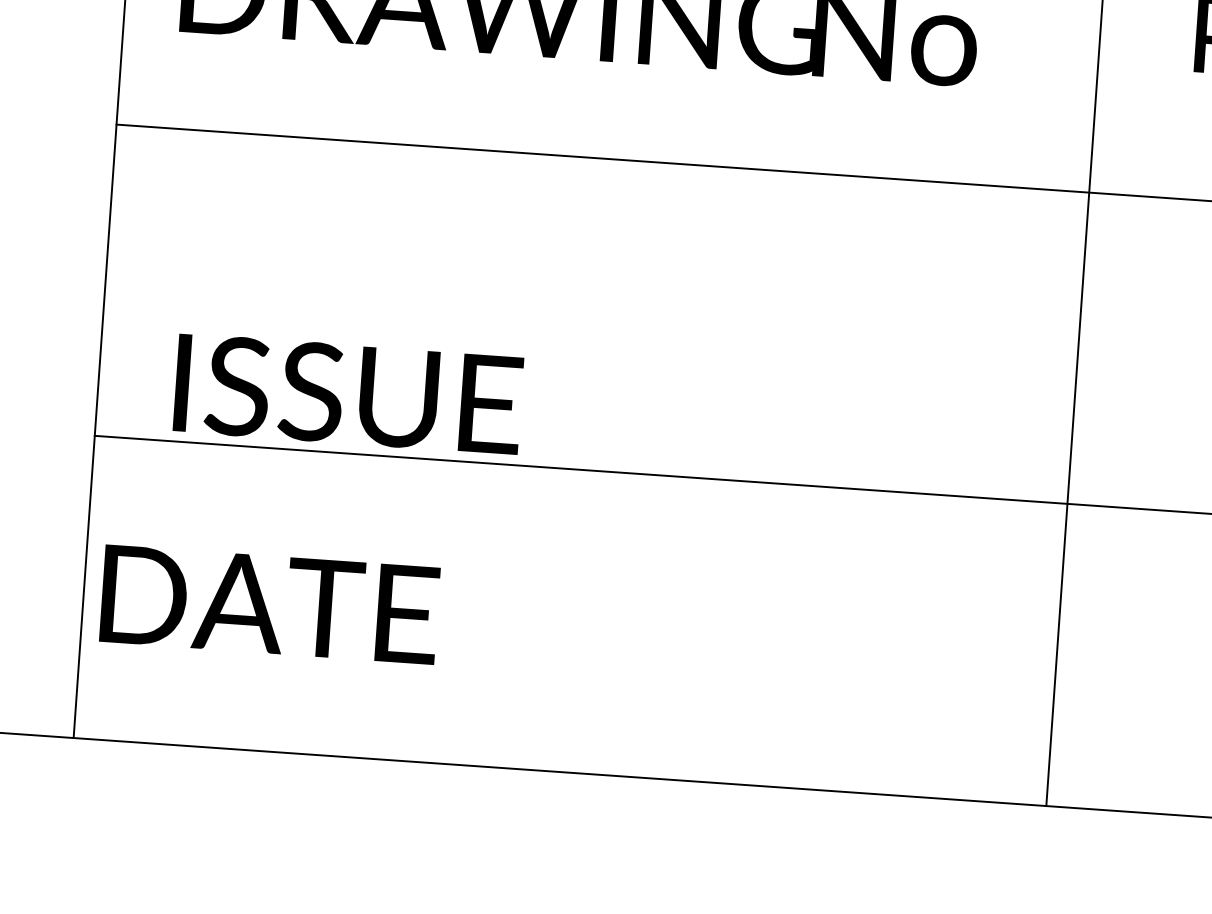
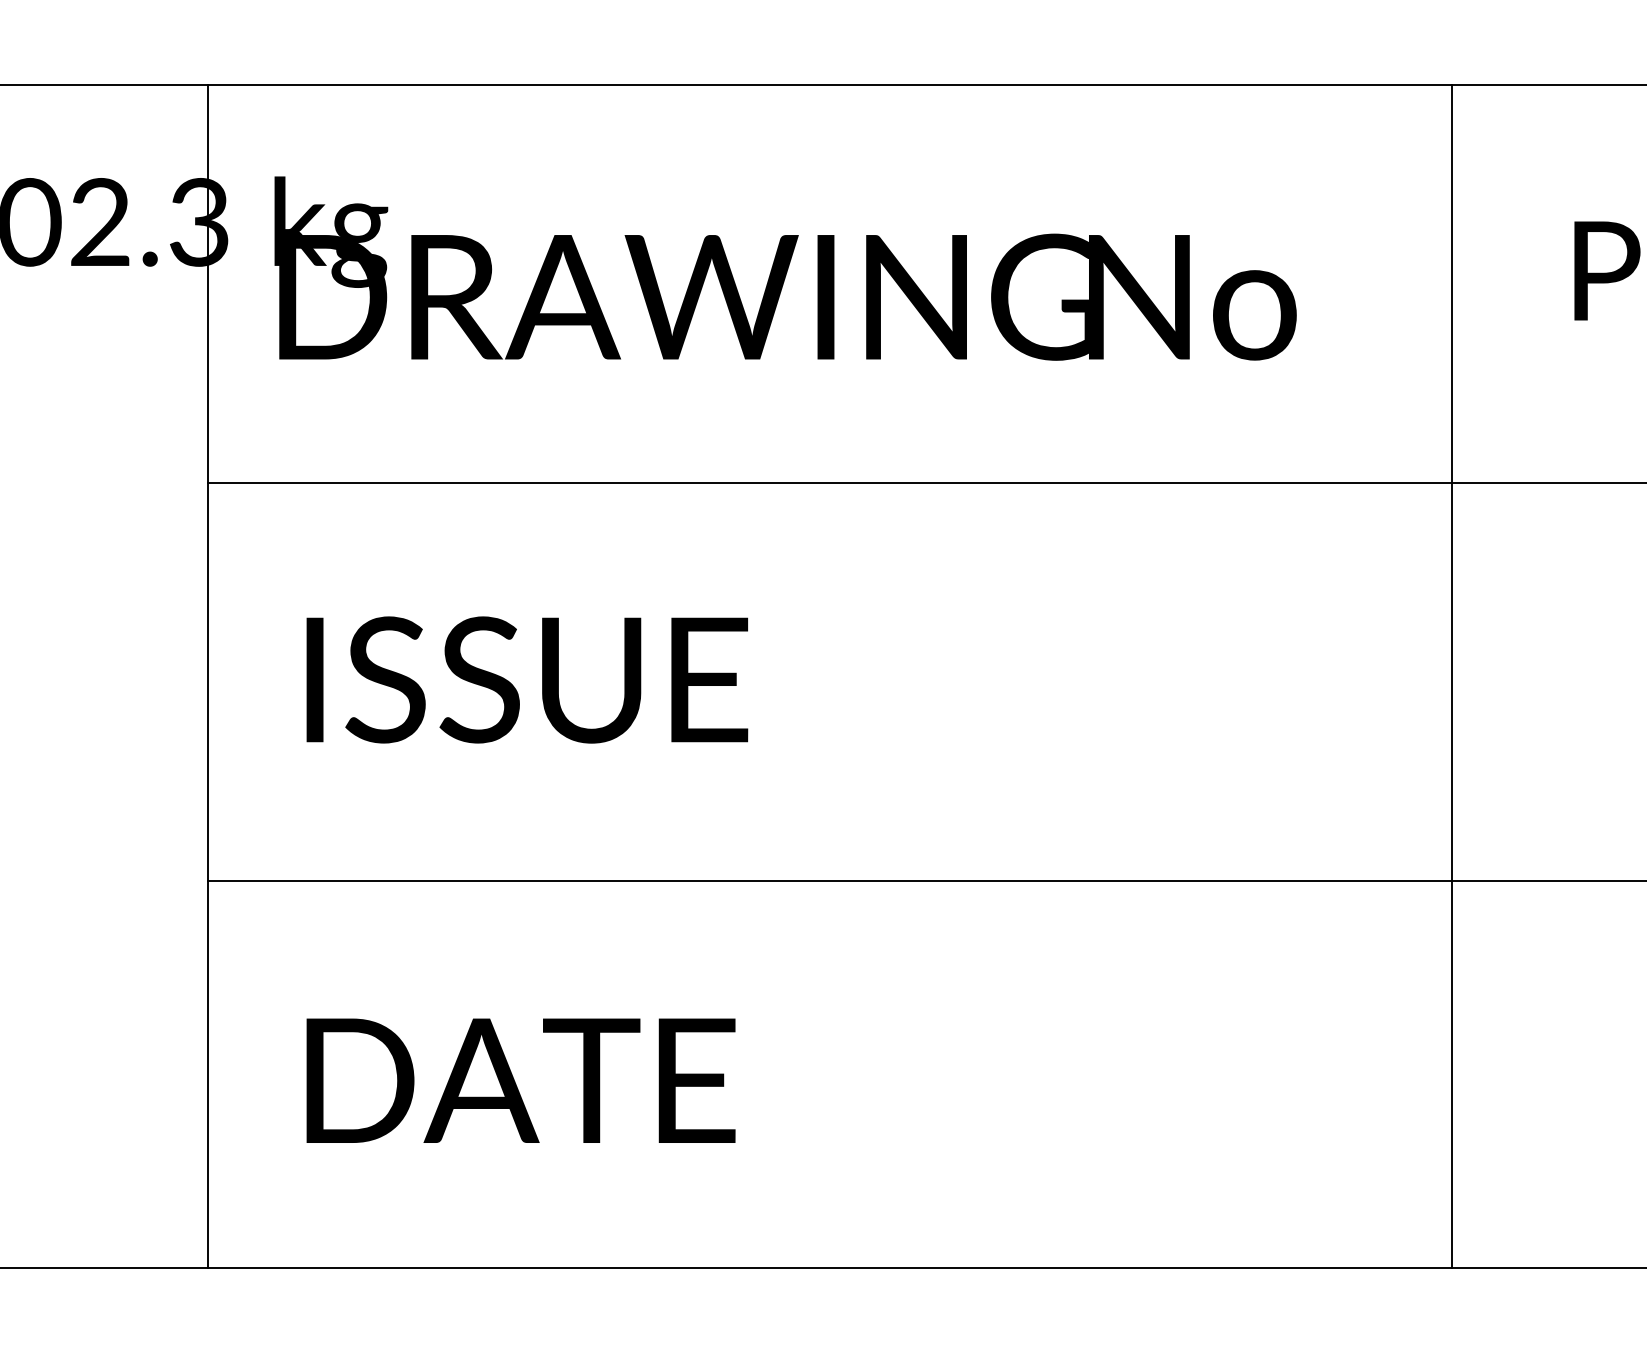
text: (348, 393) -> (527, 679), moved
text: (269, 604) -> (520, 1080), moved

